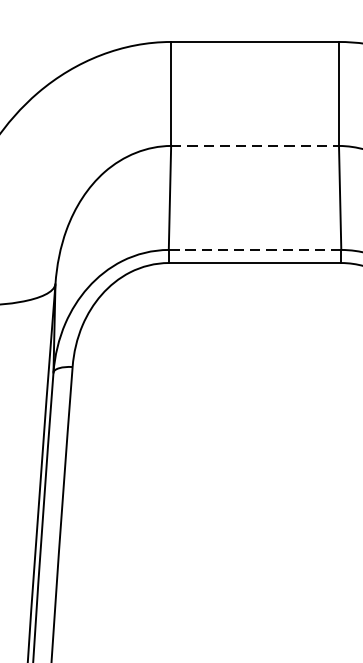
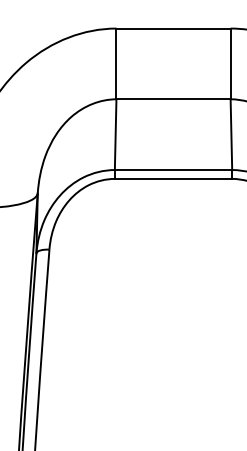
line: (256, 146) -> (174, 99), dashed -> solid
line: (255, 250) -> (173, 170), dashed -> solid

